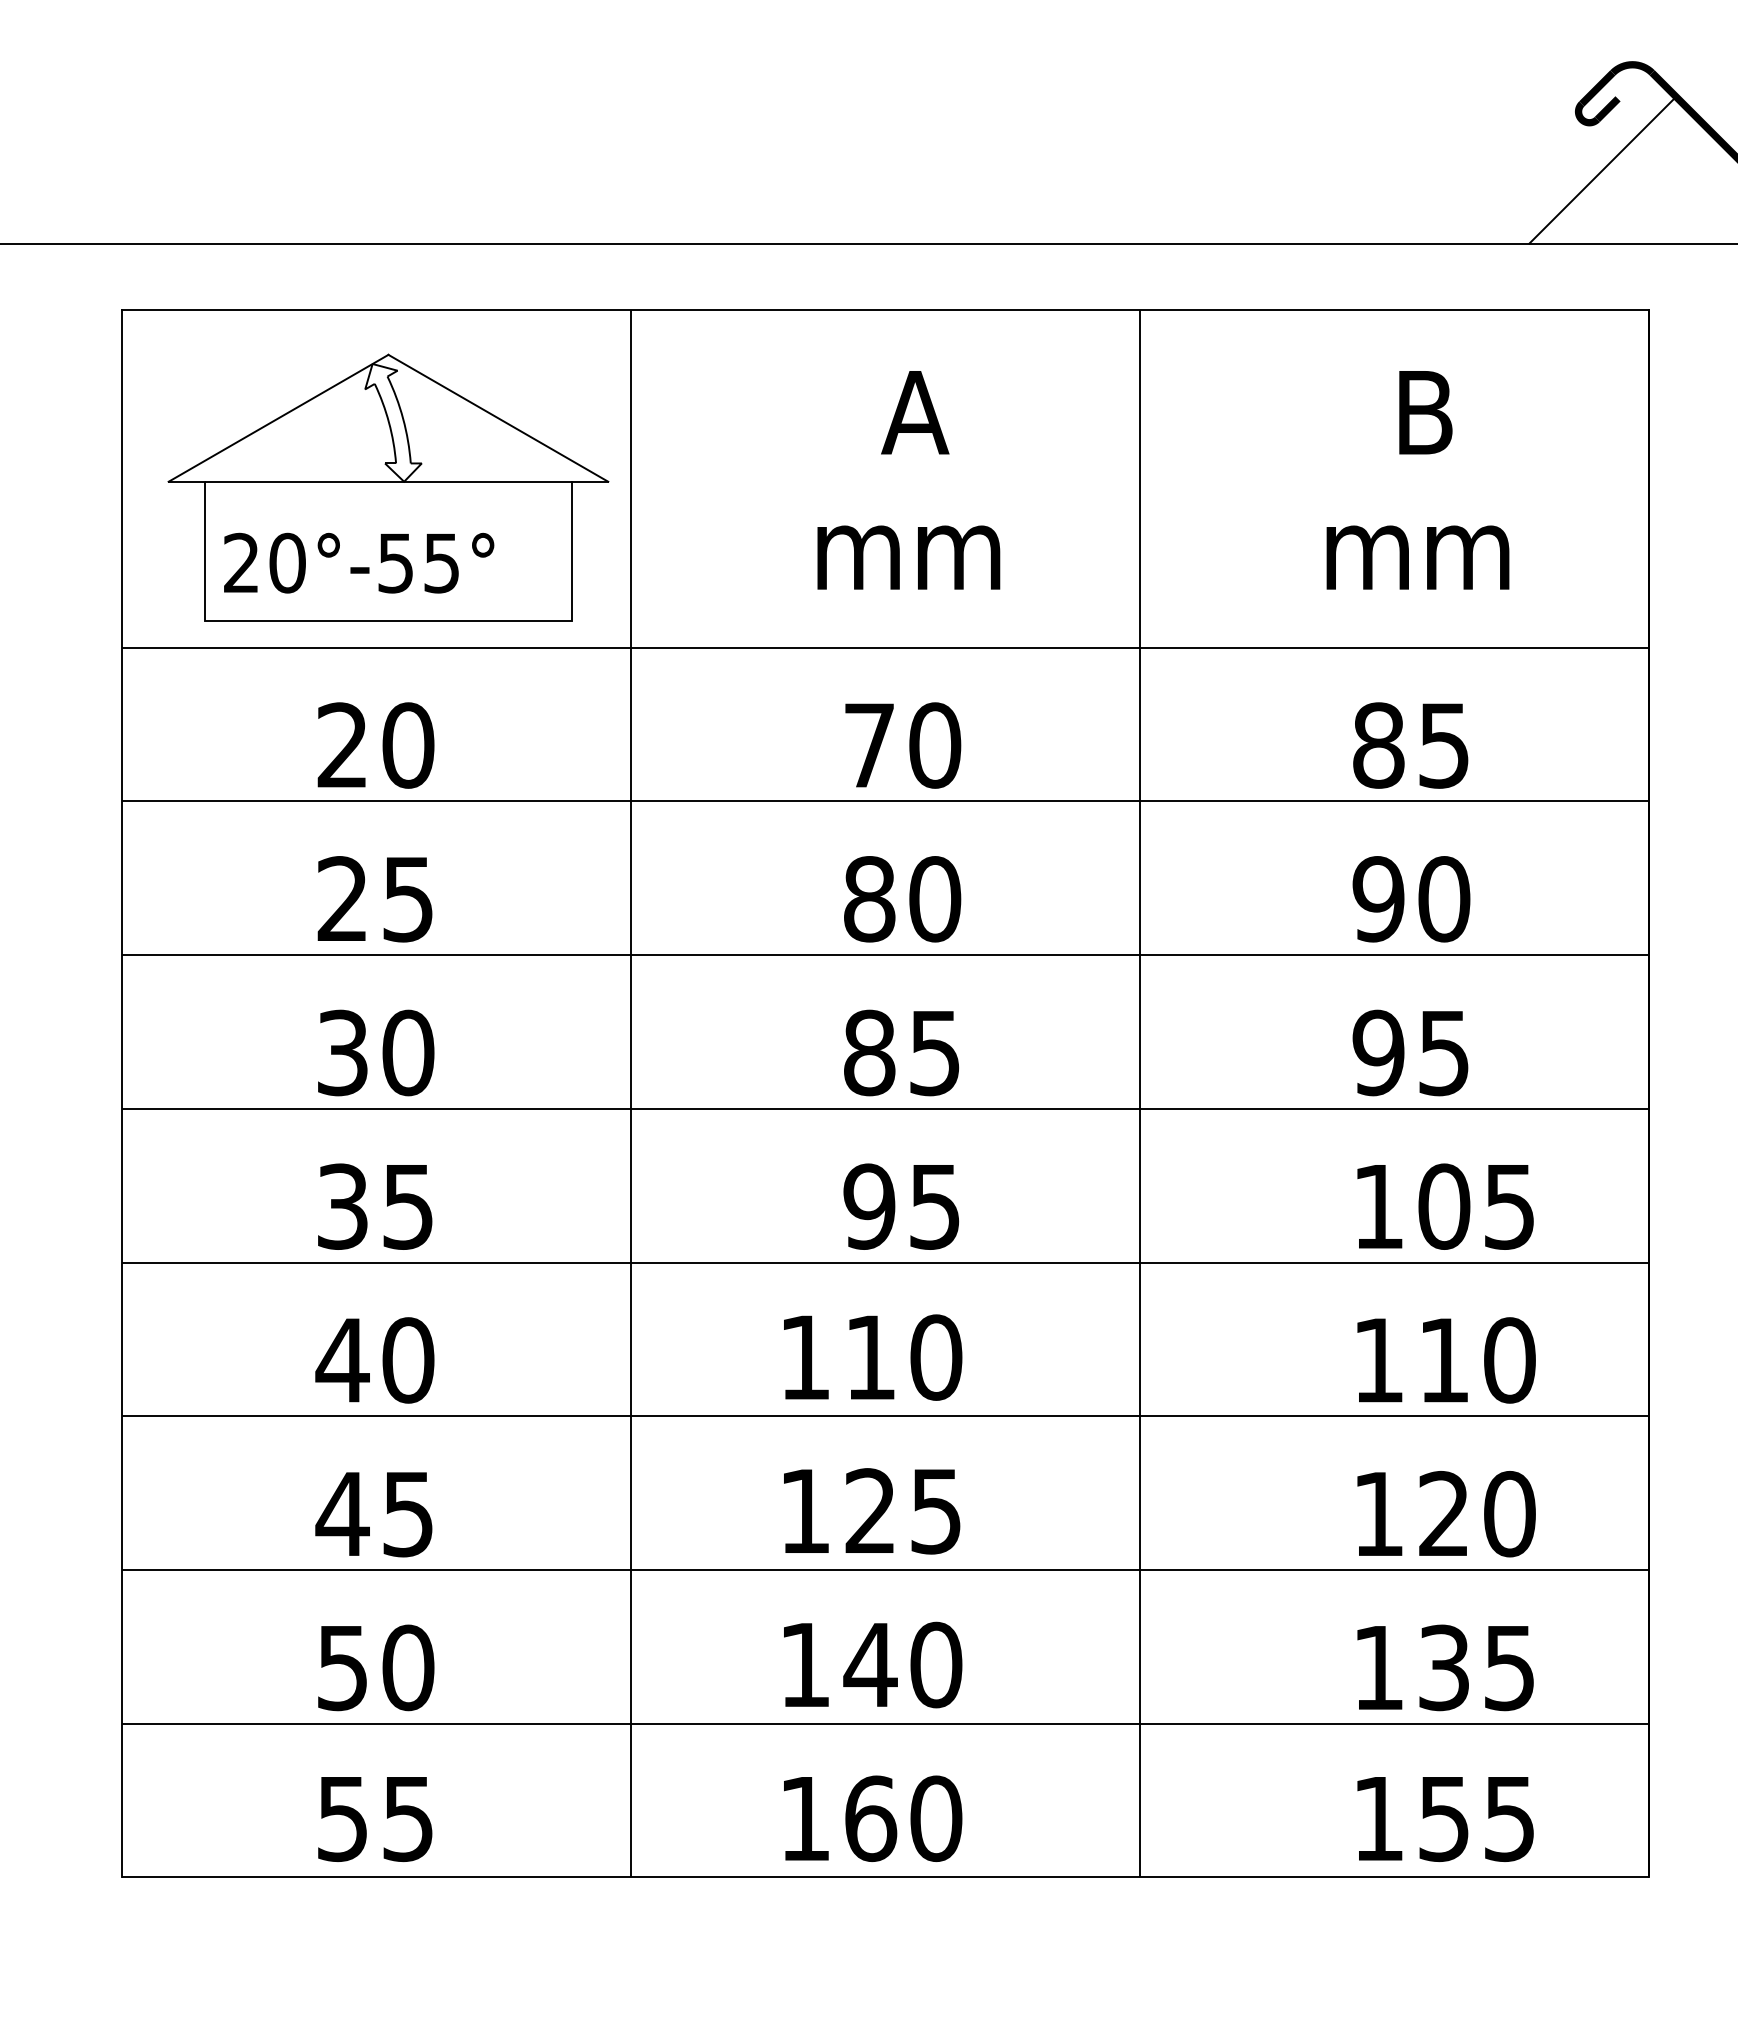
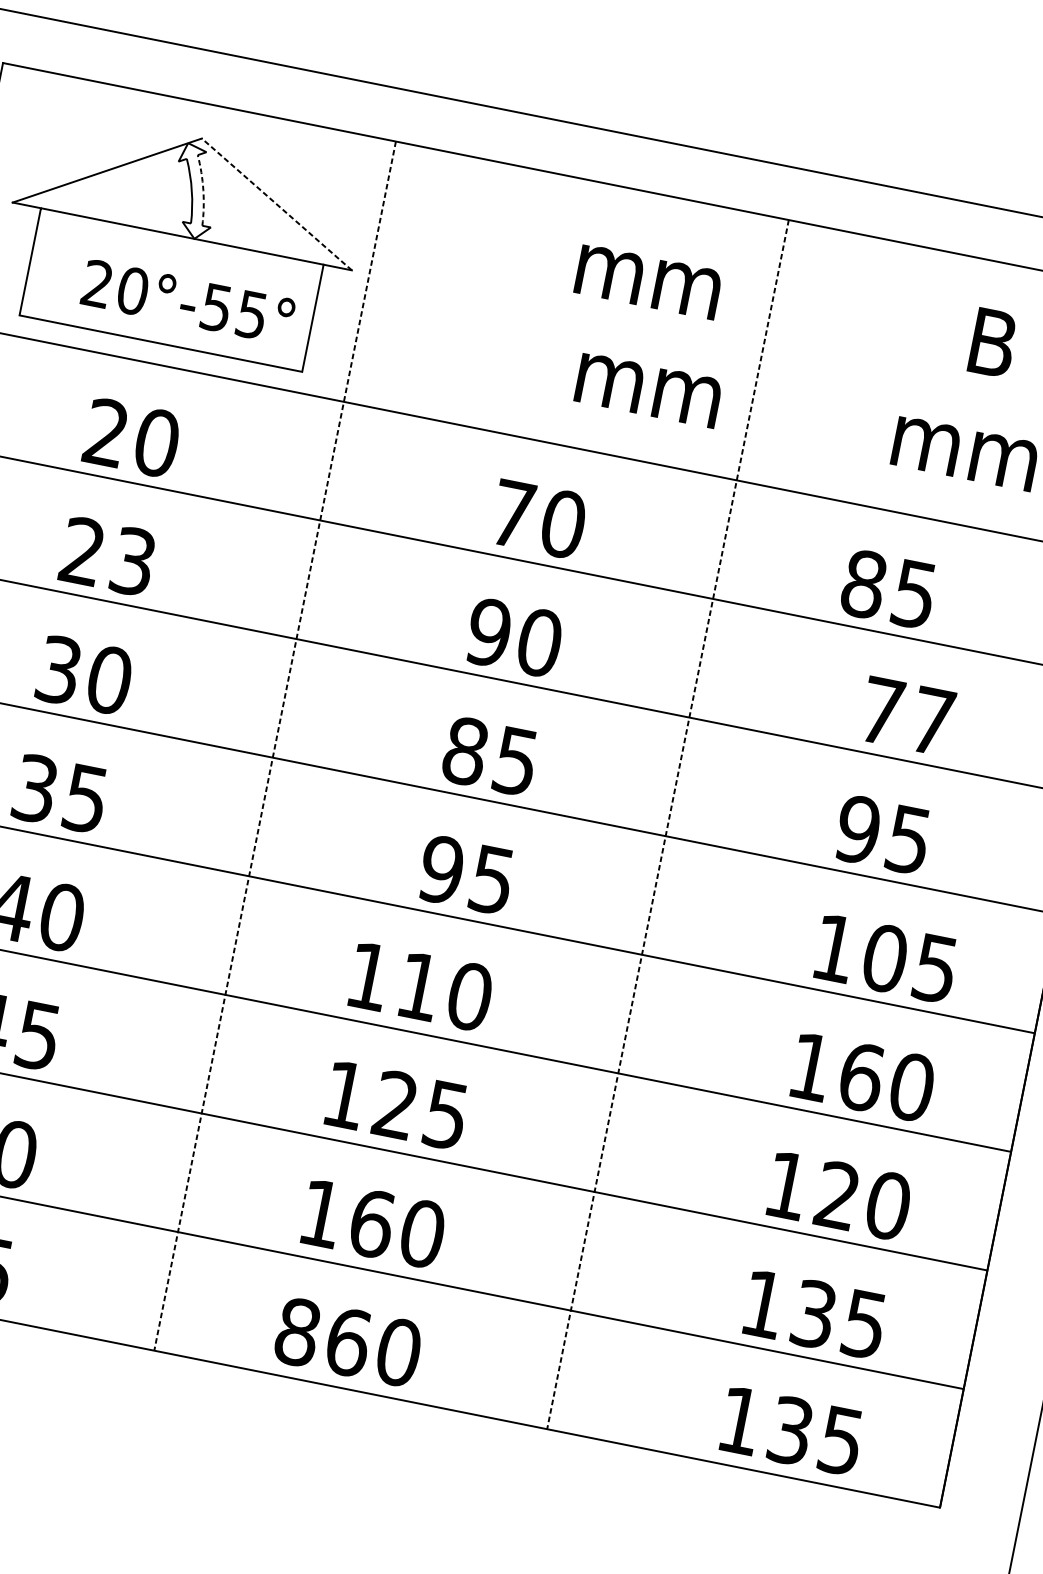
text: (976, 412) -> (646, 273), A -> mm
arc: (403, 418) -> (203, 189), solid -> dashed
line: (498, 418) -> (276, 204), solid -> dashed
text: (908, 557) -> (648, 390), moved
text: (359, 562) -> (188, 301), moved
text: (1410, 745) -> (888, 589), moved
text: (408, 899) -> (133, 561), 25 -> 23
text: (869, 899) -> (489, 632), 80 -> 90
text: (1411, 899) -> (907, 716), 90 -> 77
line: (631, 1093) -> (275, 745), solid -> dashed
line: (1140, 1093) -> (668, 824), solid -> dashed
text: (1444, 1360) -> (861, 1077), 110 -> 160
text: (870, 1664) -> (371, 1223), 140 -> 160
text: (805, 1818) -> (297, 1332), 160 -> 860
text: (1443, 1818) -> (790, 1430), 155 -> 135

